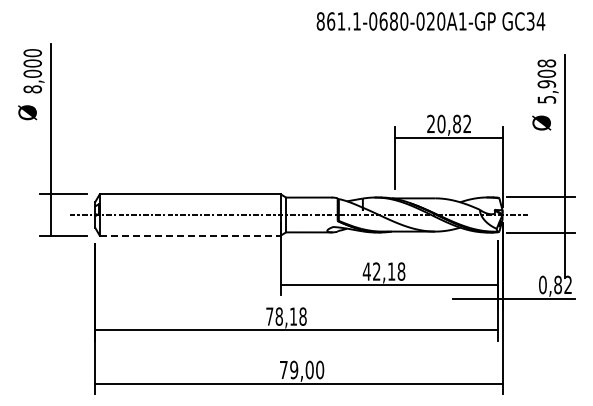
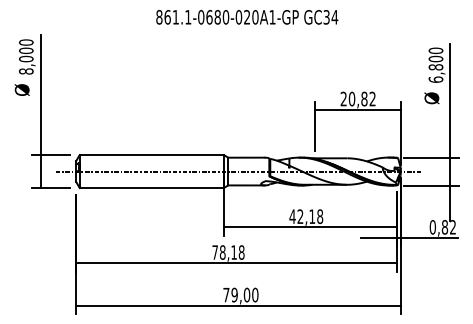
text: (430, 21) -> (246, 17), moved
text: (546, 81) -> (435, 65), 5,908 -> 6,800
line: (190, 235) -> (152, 187), dashed -> solid

